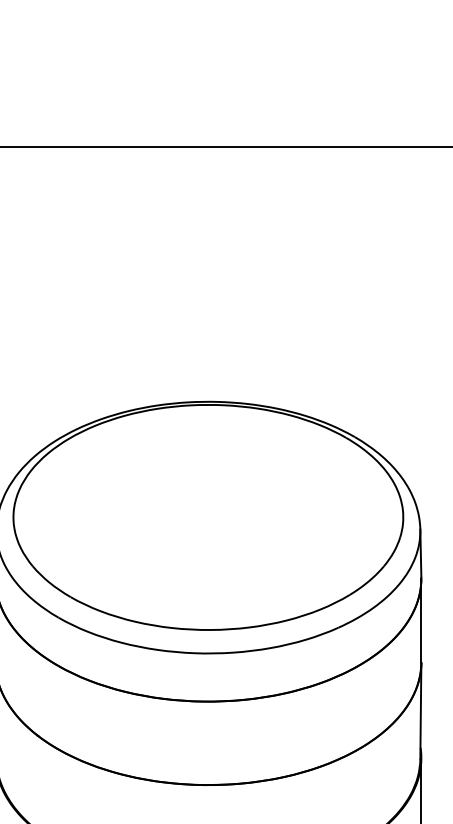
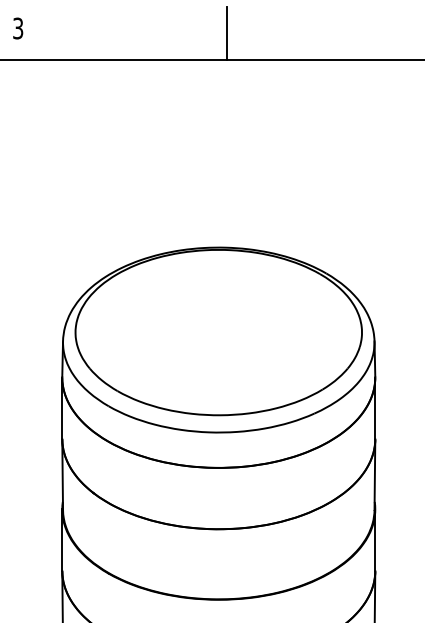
line: (220, 110) -> (227, 33), added

